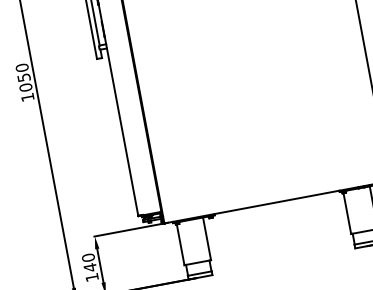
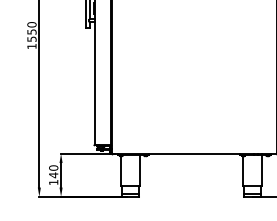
text: (25, 86) -> (31, 38), 1050 -> 1550

